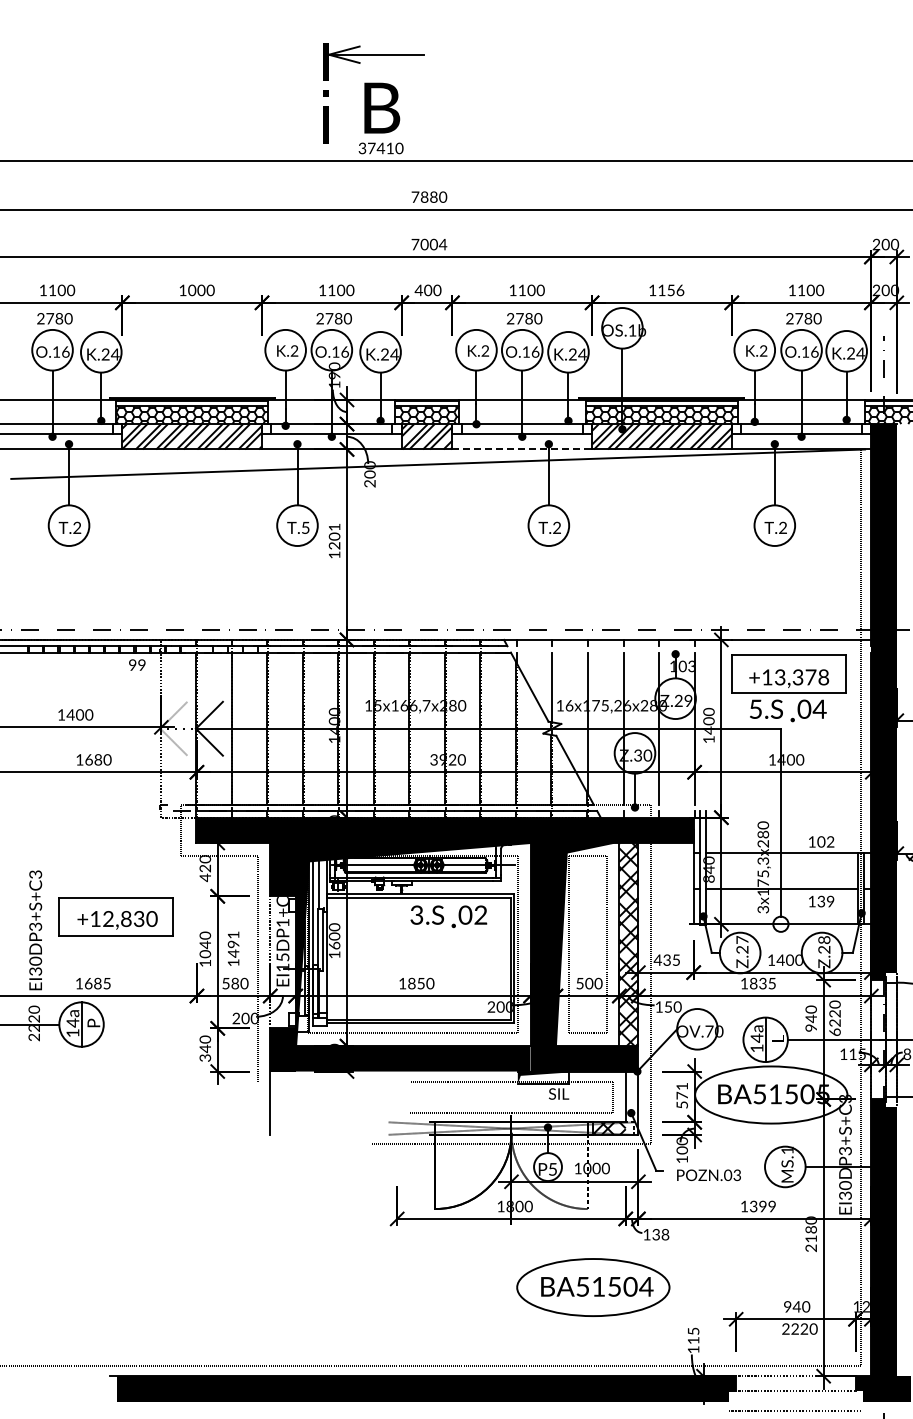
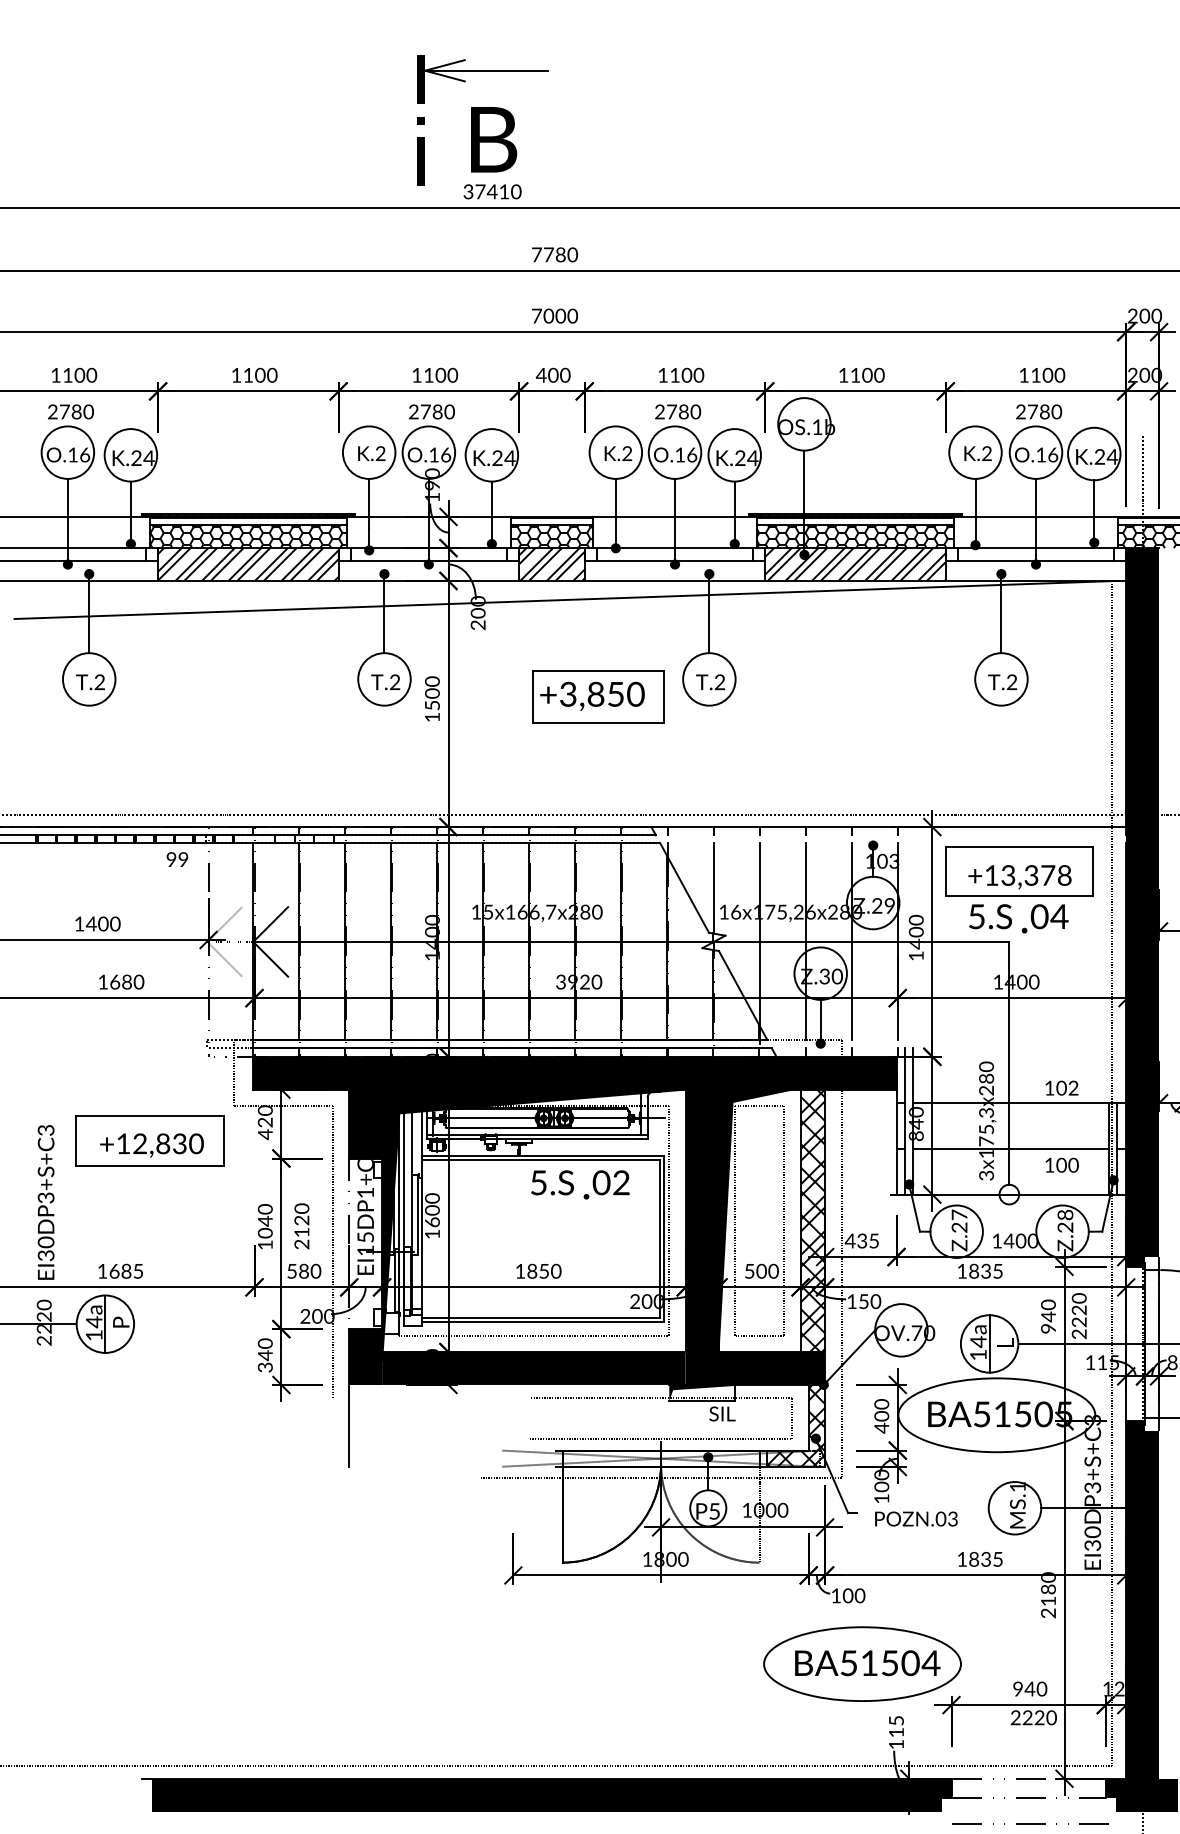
text: (424, 196) -> (548, 253), 7880 -> 7780
text: (442, 244) -> (571, 315), 7004 -> 7000
text: (192, 290) -> (248, 375), 1000 -> 1100
text: (675, 290) -> (873, 375), 1156 -> 1100
line: (522, 449) -> (675, 580), dashed -> solid
text: (305, 527) -> (394, 681), T.5 -> T.2
text: (334, 536) -> (432, 693), 1201 -> 1500
part: (462, 539) -> (597, 697), added
text: (825, 901) -> (1066, 1165), 139 -> 100
text: (416, 914) -> (538, 1181), 3.S -> 5.S
part: (115, 916) -> (149, 1140), moved
text: (233, 948) -> (301, 1225), 1491 -> 2120
text: (834, 1032) -> (1078, 1334), 6220 -> 2220
text: (681, 1095) -> (880, 1415), 571 -> 400
hatch: (631, 1103) -> (816, 1426), added
text: (762, 1206) -> (985, 1559), 1399 -> 1835
text: (660, 1234) -> (853, 1595), 138 -> 100
part: (593, 1287) -> (862, 1664), moved

